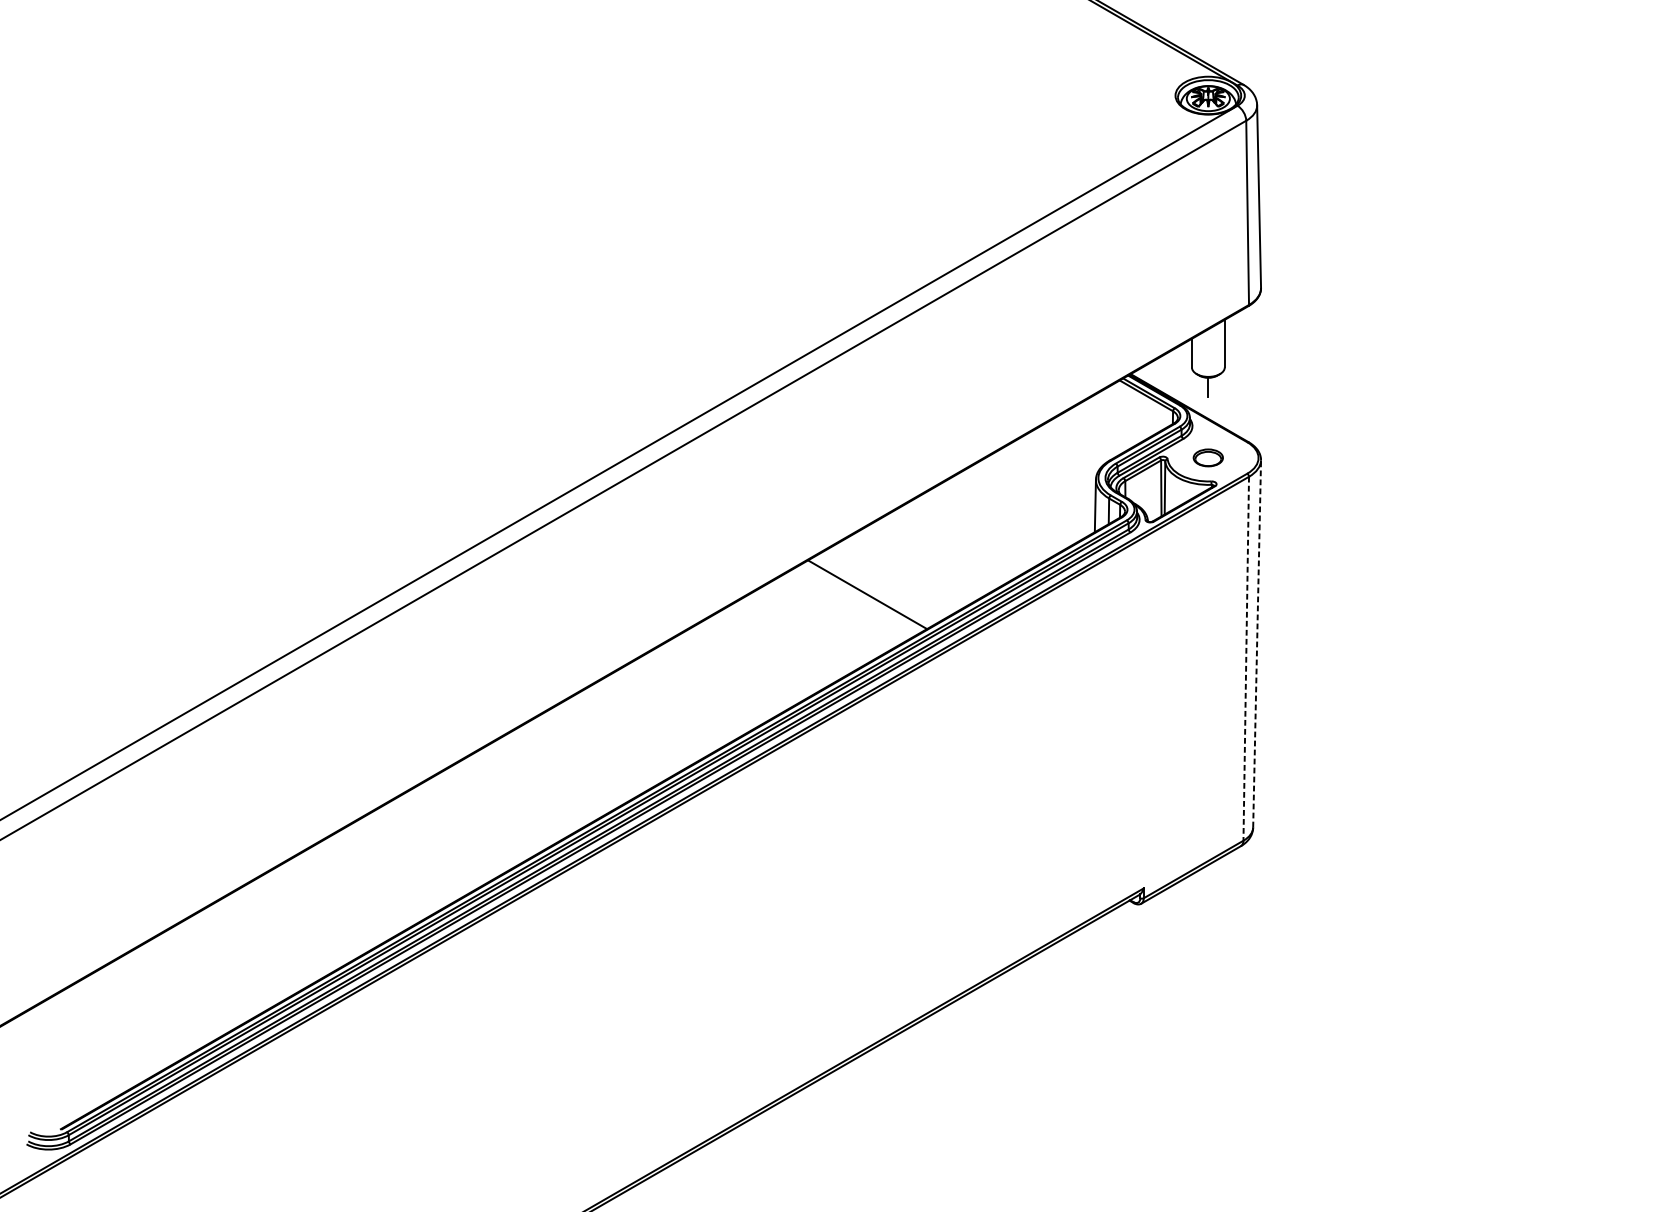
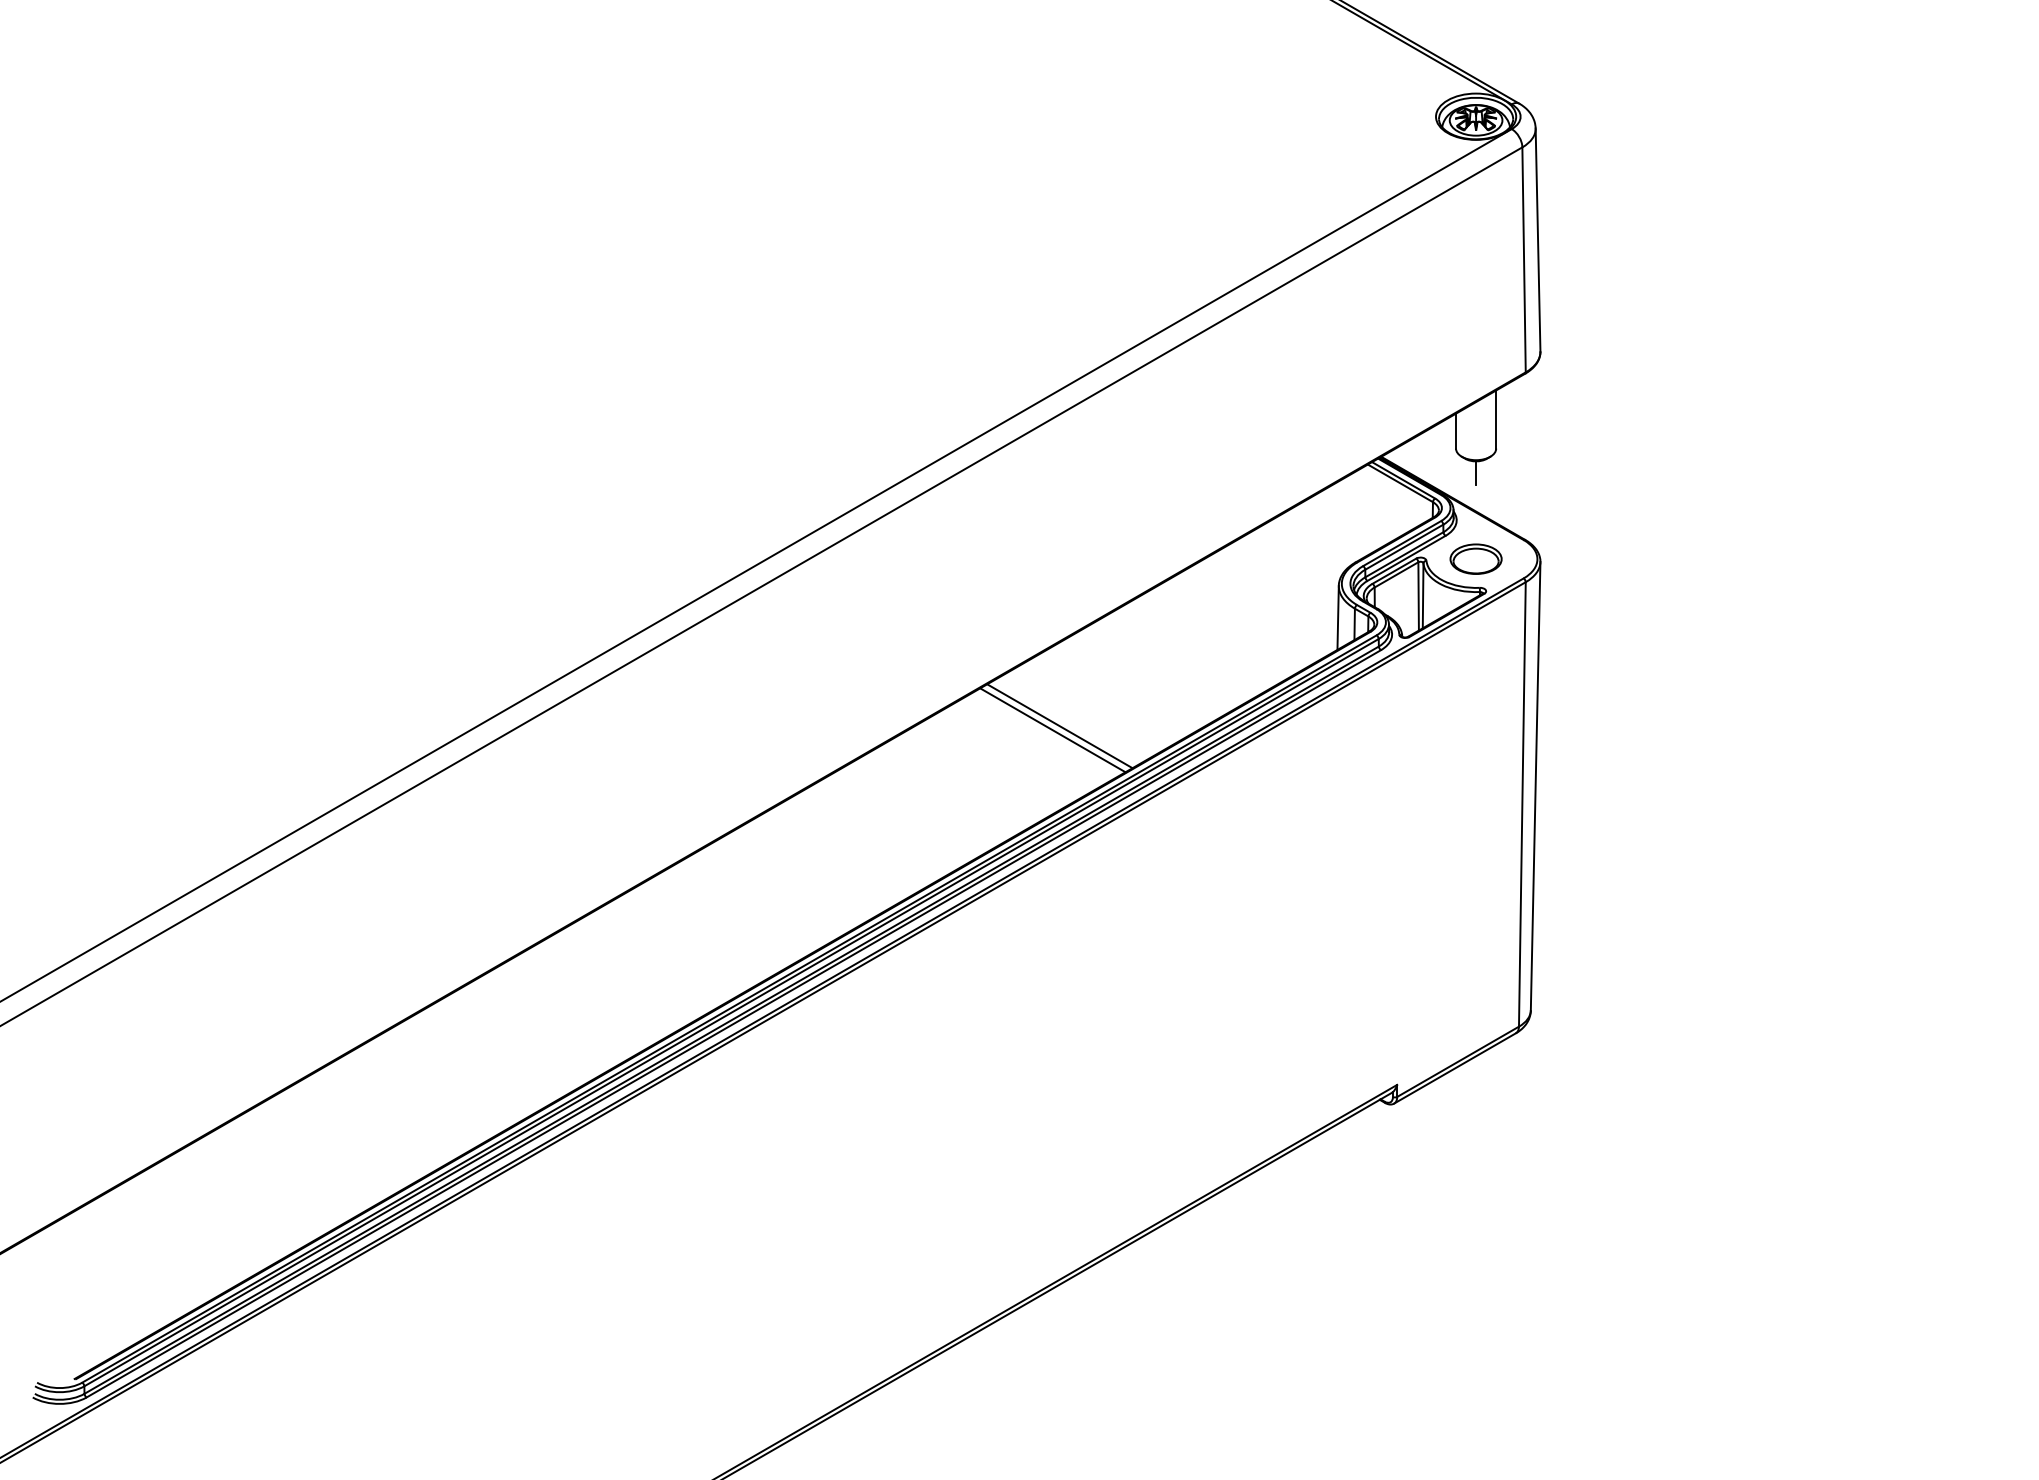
part: (1207, 457) -> (1475, 558), size x1.43
line: (861, 598) -> (1052, 730), added
line: (1257, 643) -> (1535, 785), dashed -> solid
line: (1246, 658) -> (1522, 804), dashed -> solid

